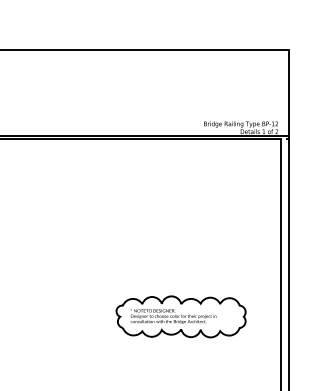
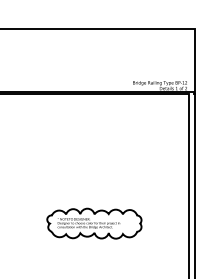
part: (180, 316) -> (93, 223), moved

